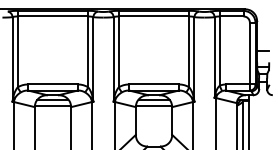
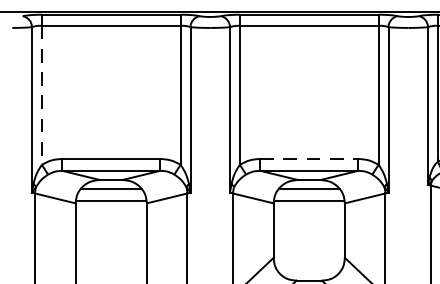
line: (17, 52) -> (41, 96), solid -> dashed
line: (154, 84) -> (310, 159), solid -> dashed

